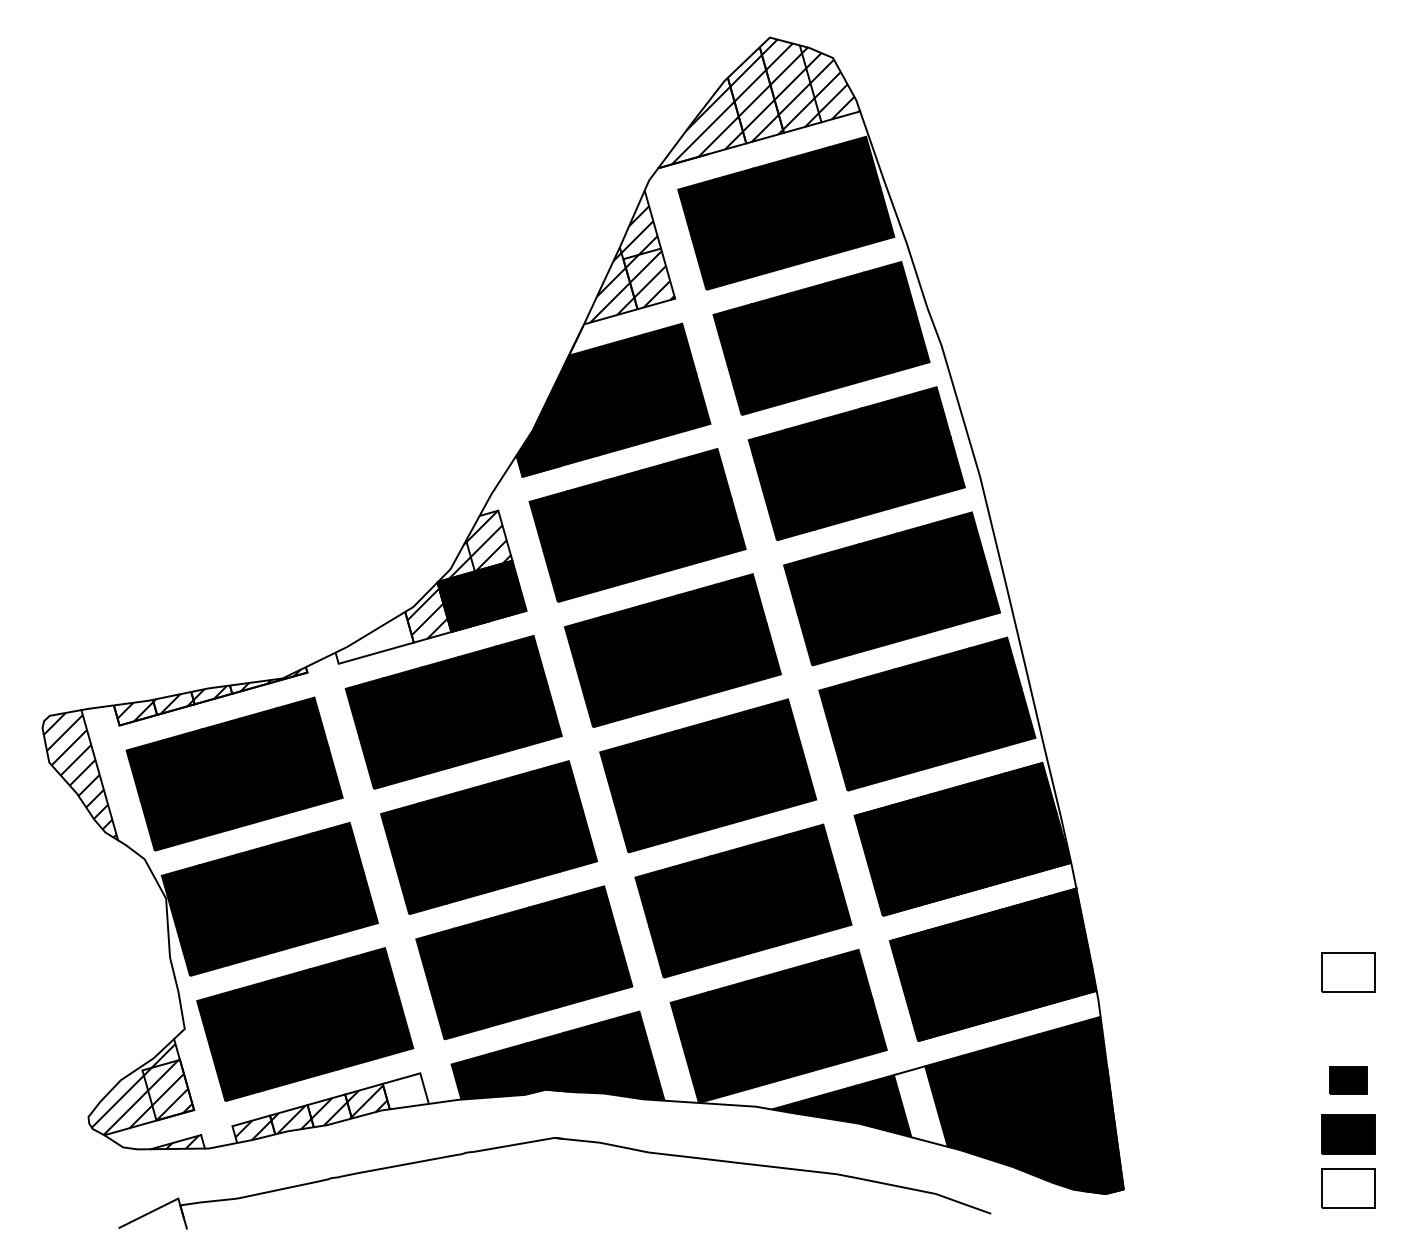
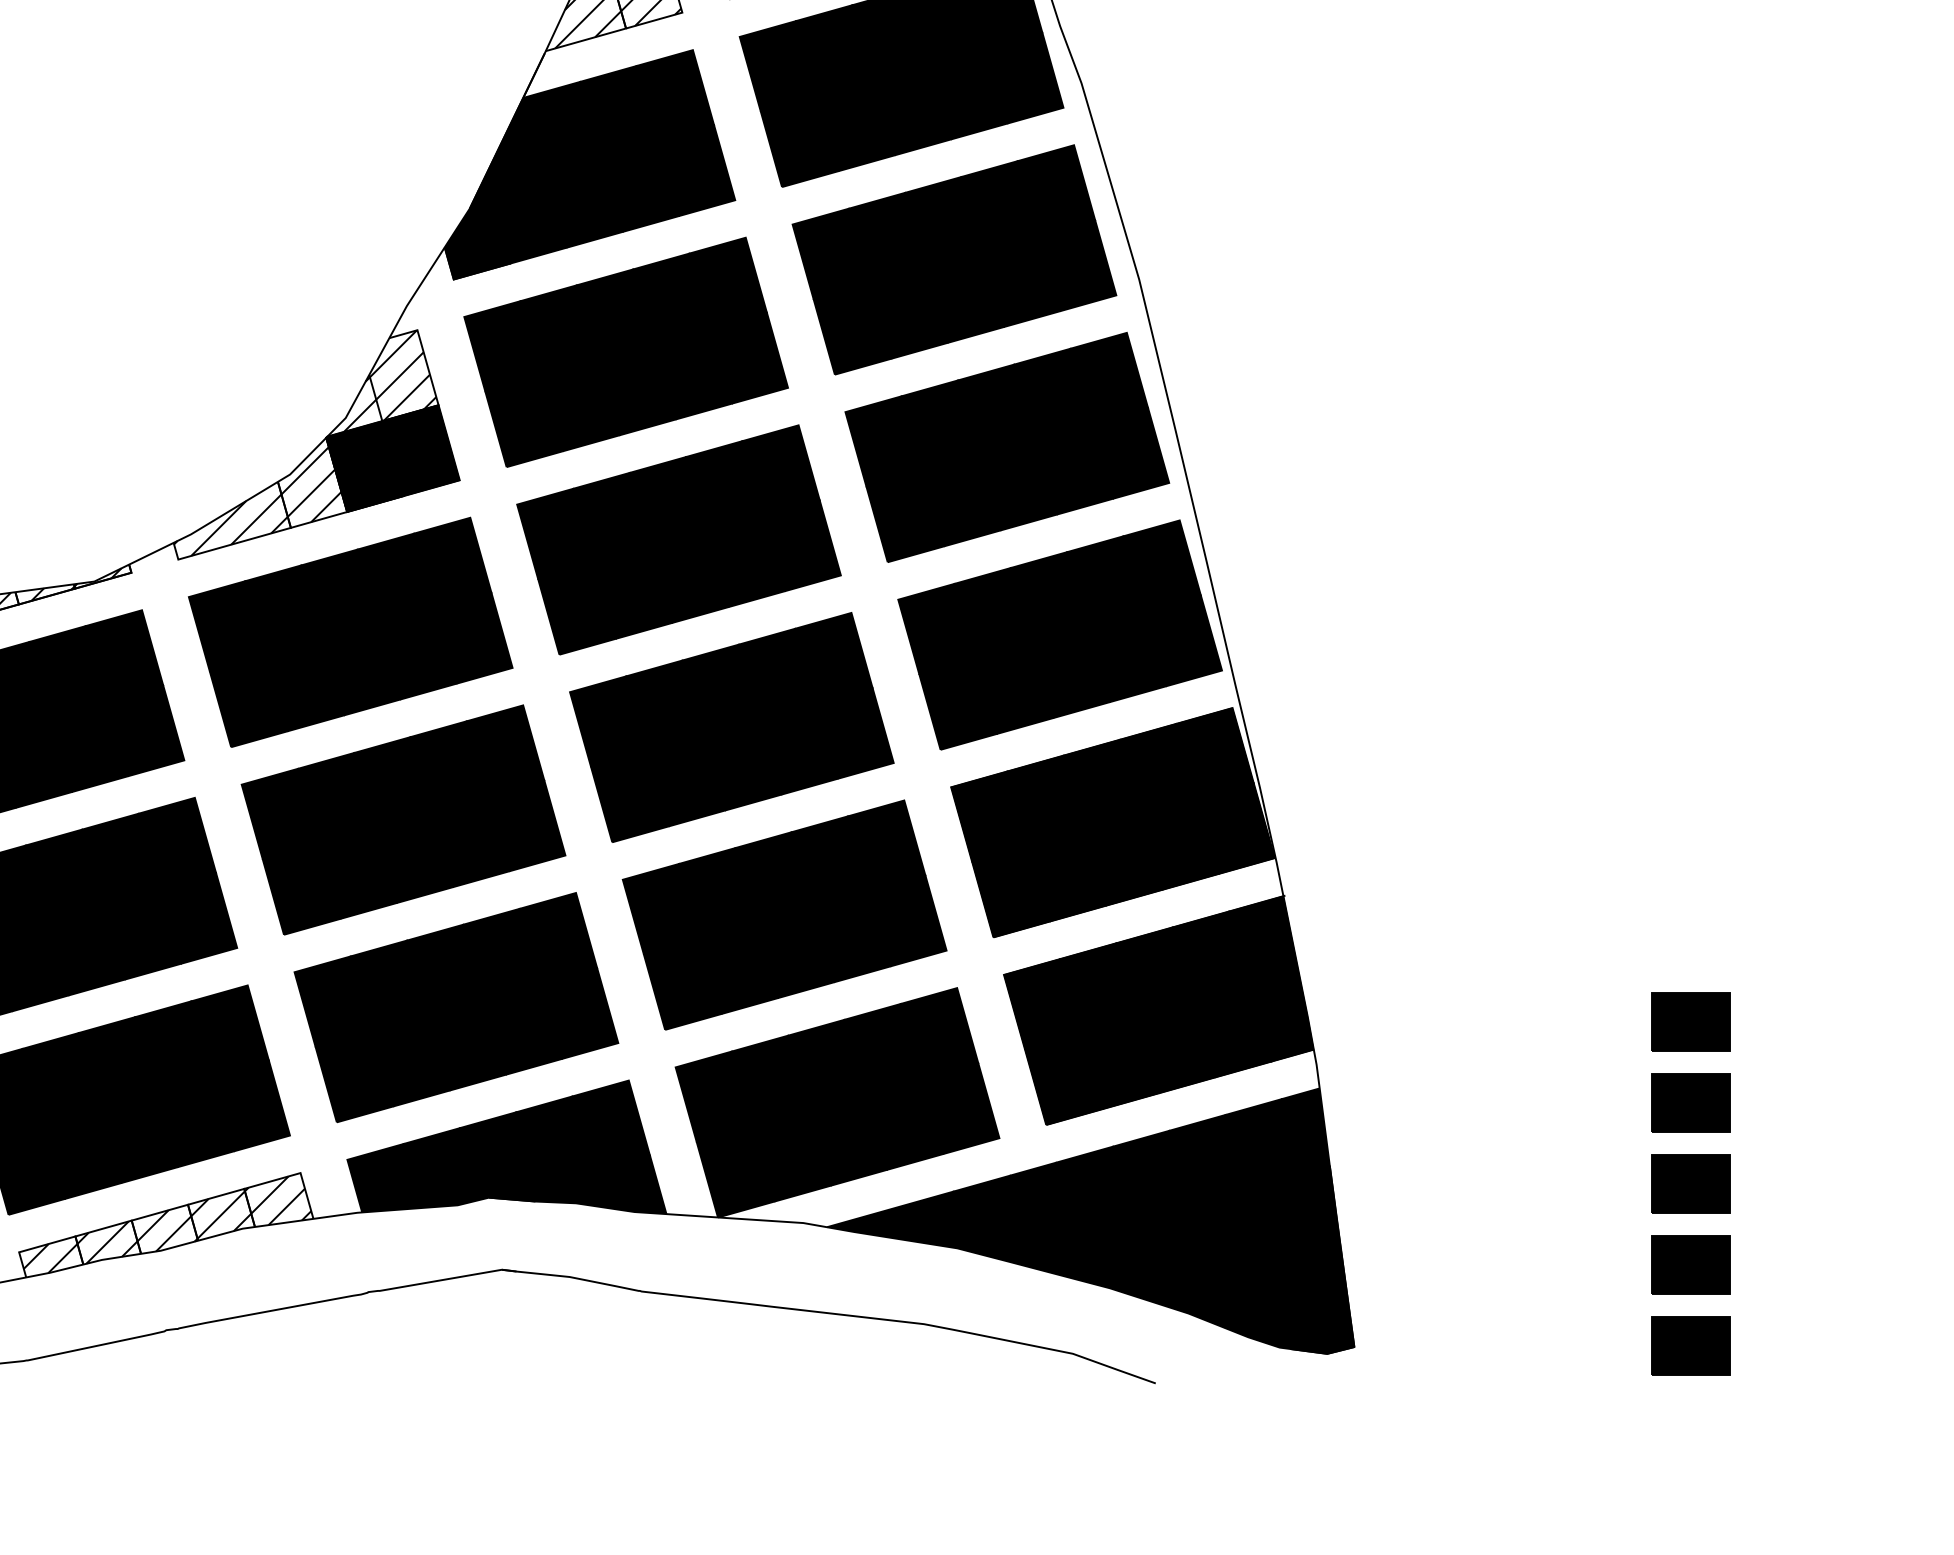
hatch: (373, 640) -> (230, 524), added
fill: (1348, 971) -> (1691, 1020), added
part: (1348, 1026) -> (1691, 1102), added
part: (1348, 1080) -> (1691, 1183), size x1.43
hatch: (405, 1091) -> (278, 1200), added
fill: (920, 1106) -> (1049, 1222), added
fill: (1348, 1188) -> (1691, 1345), added

